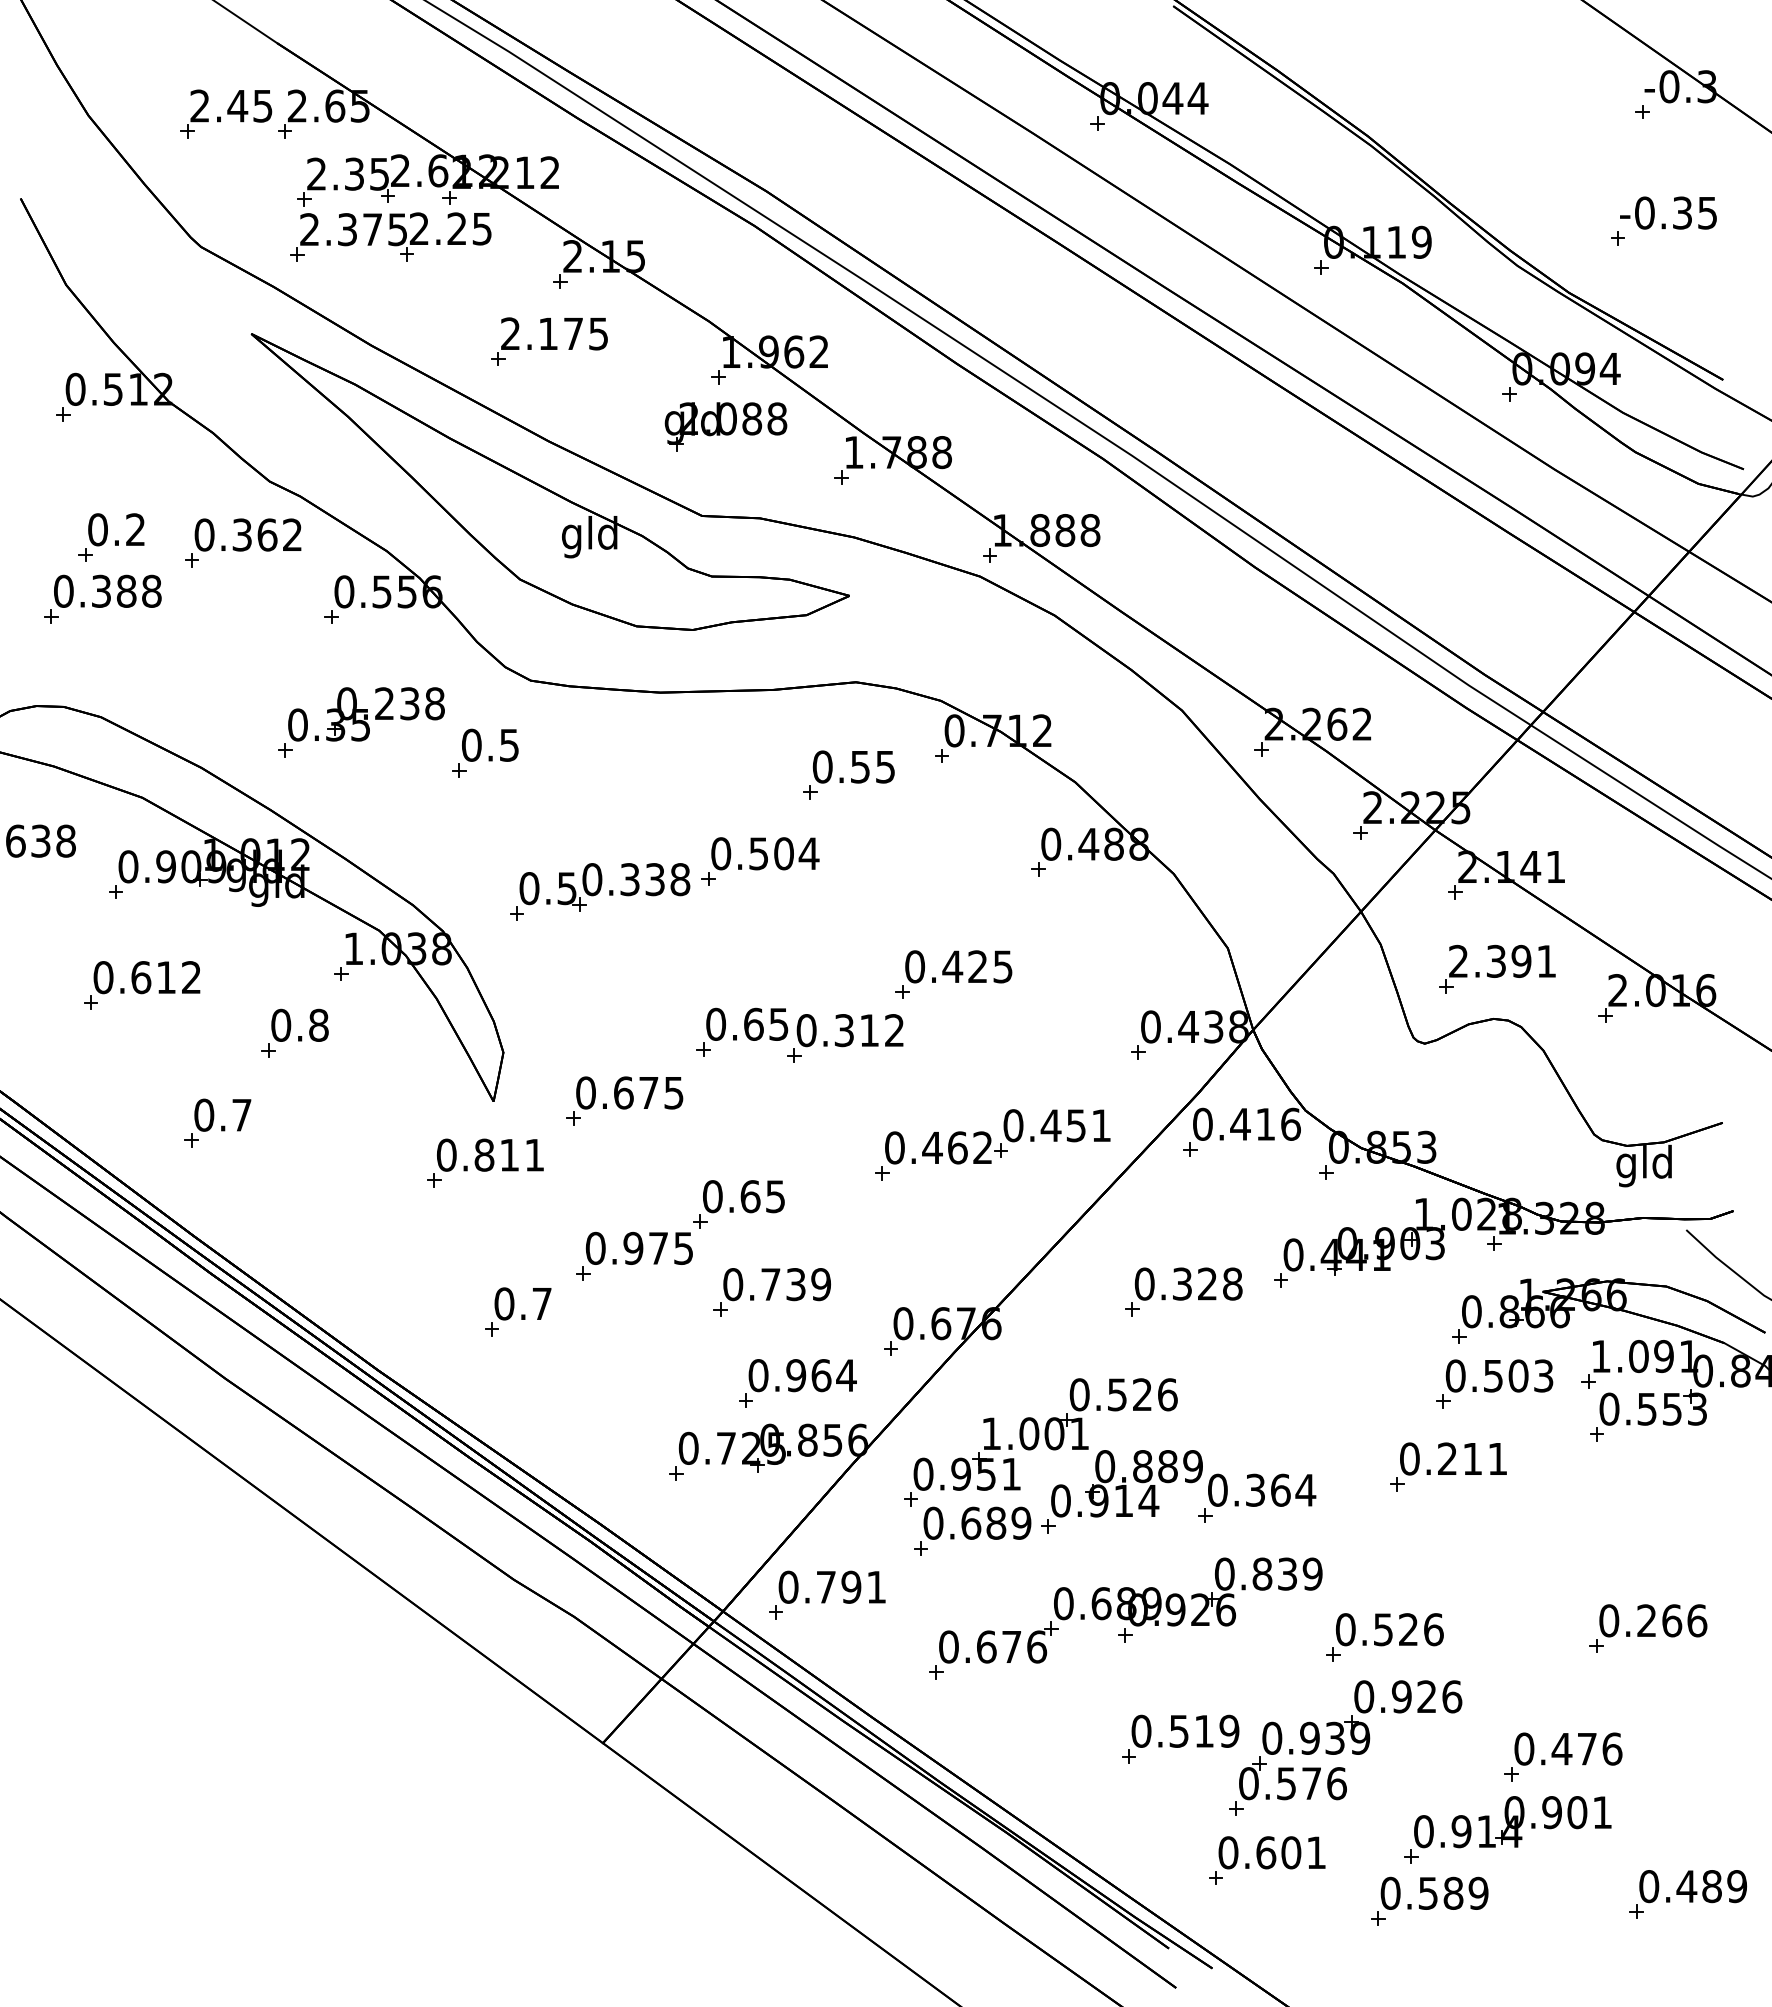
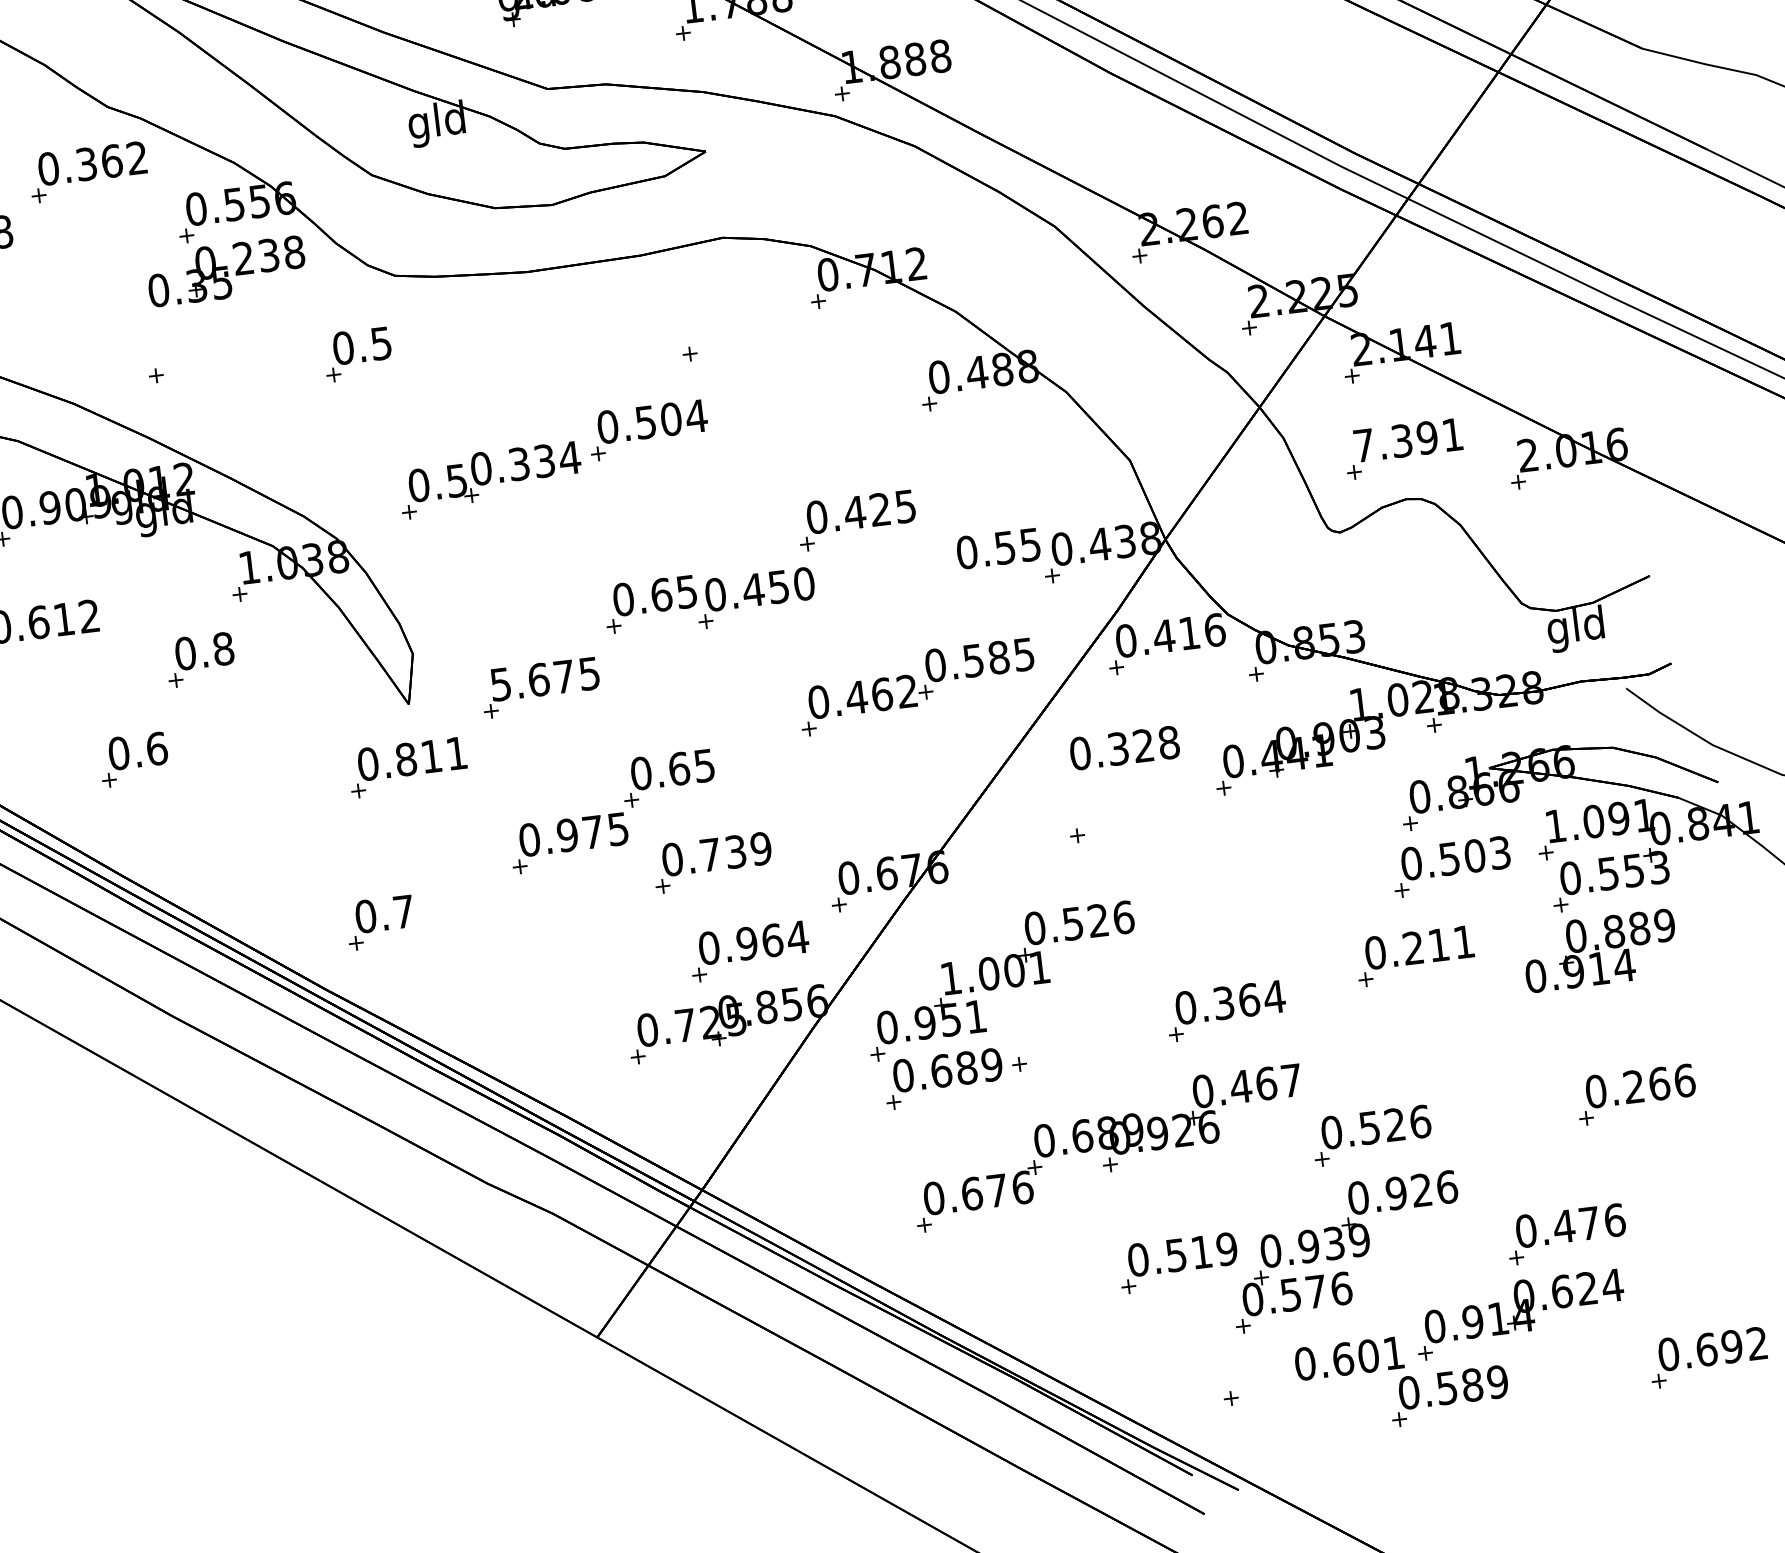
part: (366, 714) -> (226, 271), moved
text: (853, 766) -> (998, 548), moved
text: (679, 879) -> (569, 458), 0.338 -> 0.334
text: (1458, 960) -> (1363, 444), 2.391 -> 7.391
text: (868, 1030) -> (777, 587), 0.312 -> 0.450
text: (585, 1092) -> (500, 684), 0.675 -> 5.675
text: (242, 1114) -> (157, 748), 0.7 -> 0.6
text: (1075, 1125) -> (998, 657), 0.451 -> 0.585
text: (1188, 1283) -> (1124, 747), moved
part: (518, 1311) -> (380, 922), moved
part: (1126, 1483) -> (1599, 950), moved
text: (1286, 1573) -> (1265, 1083), 0.839 -> 0.467
part: (827, 1594) -> (805, 1160), removed
text: (1577, 1812) -> (1587, 1288), 0.901 -> 0.624
text: (1271, 1852) -> (1348, 1358), moved
text: (1711, 1886) -> (1731, 1346), 0.489 -> 0.692

